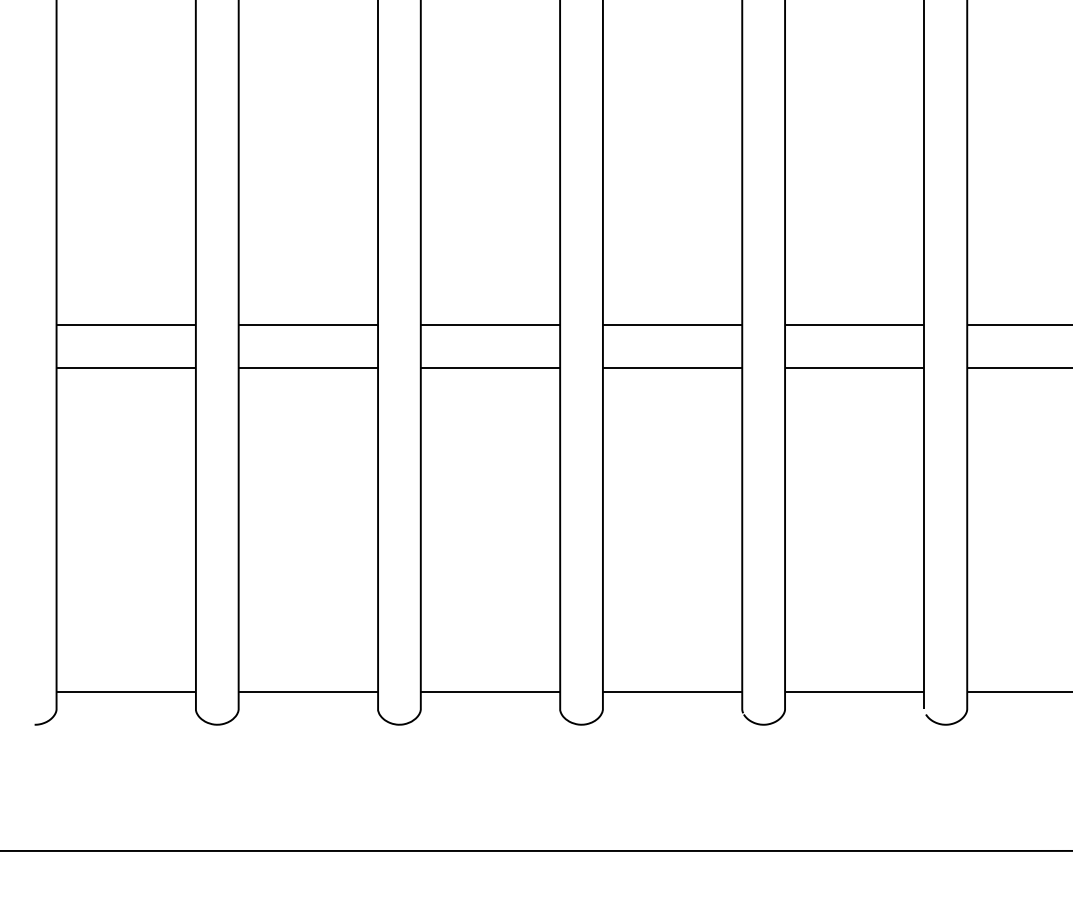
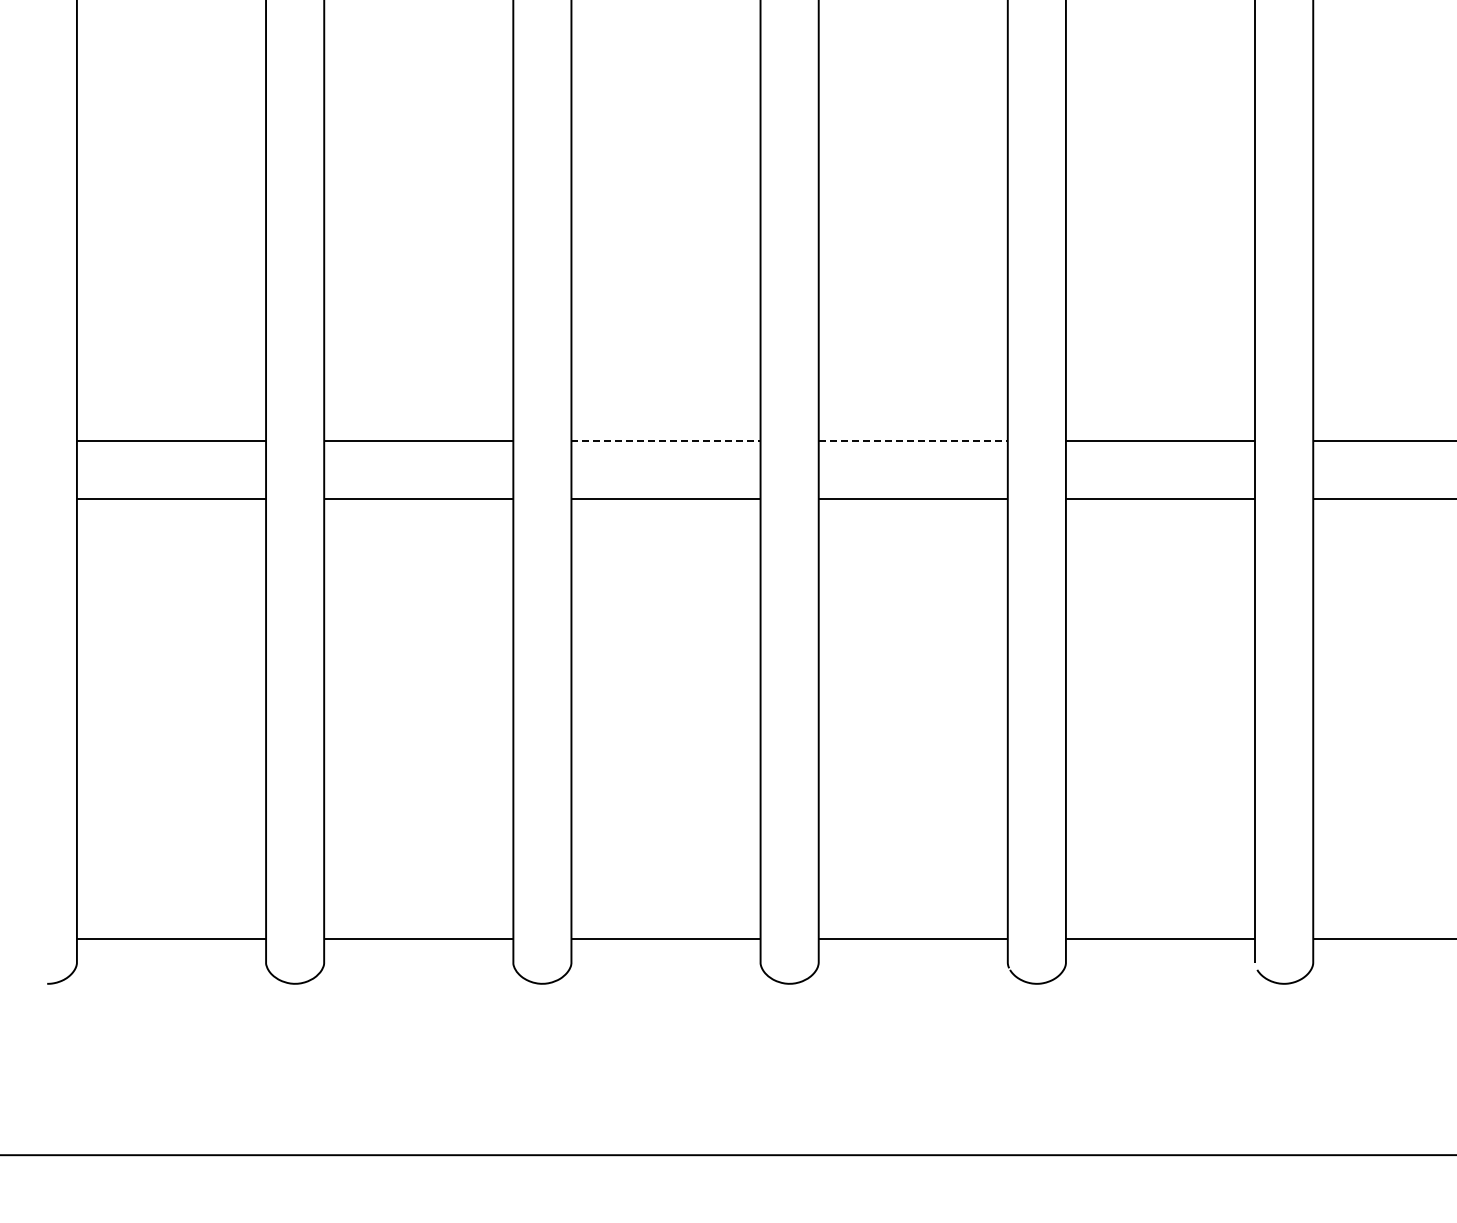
line: (490, 325) -> (665, 441), solid -> dashed
line: (672, 325) -> (913, 441), solid -> dashed

